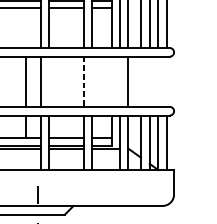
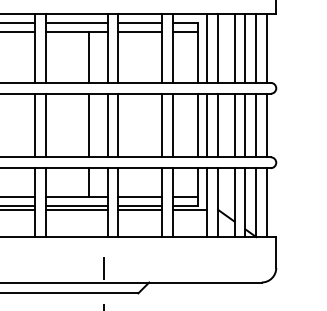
line: (26, 27) -> (89, 57), added
line: (49, 81) -> (118, 125), added
line: (83, 81) -> (161, 125), dashed -> solid
line: (92, 81) -> (172, 125), added
line: (112, 81) -> (198, 125), added
line: (119, 81) -> (207, 125), added
line: (141, 81) -> (234, 125), added
line: (149, 81) -> (245, 125), added
line: (158, 81) -> (256, 125), added
line: (167, 81) -> (267, 125), added

